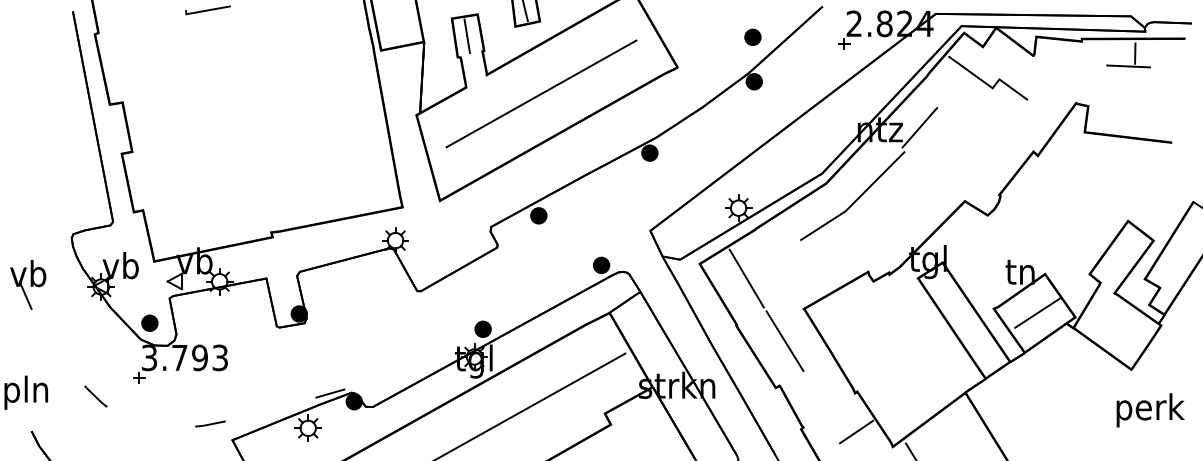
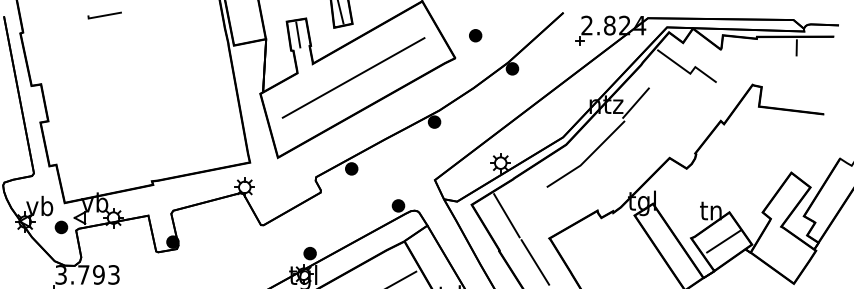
part: (752, 36) -> (475, 35), moved
line: (1128, 66) -> (791, 57), removed
part: (149, 322) -> (61, 226), moved

